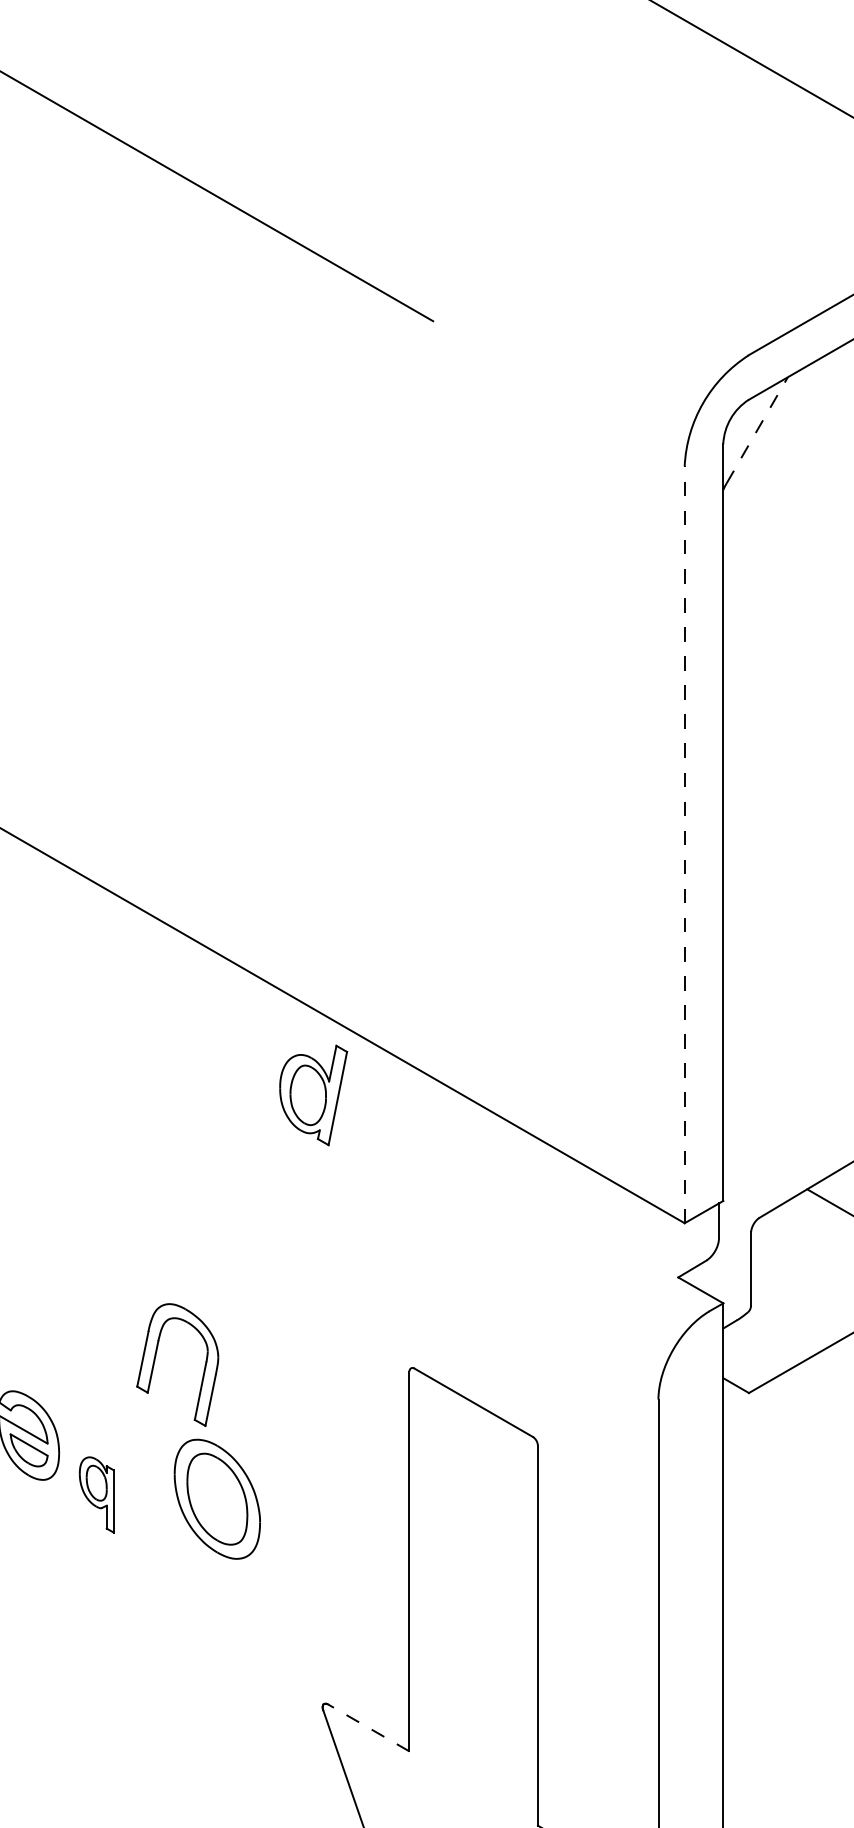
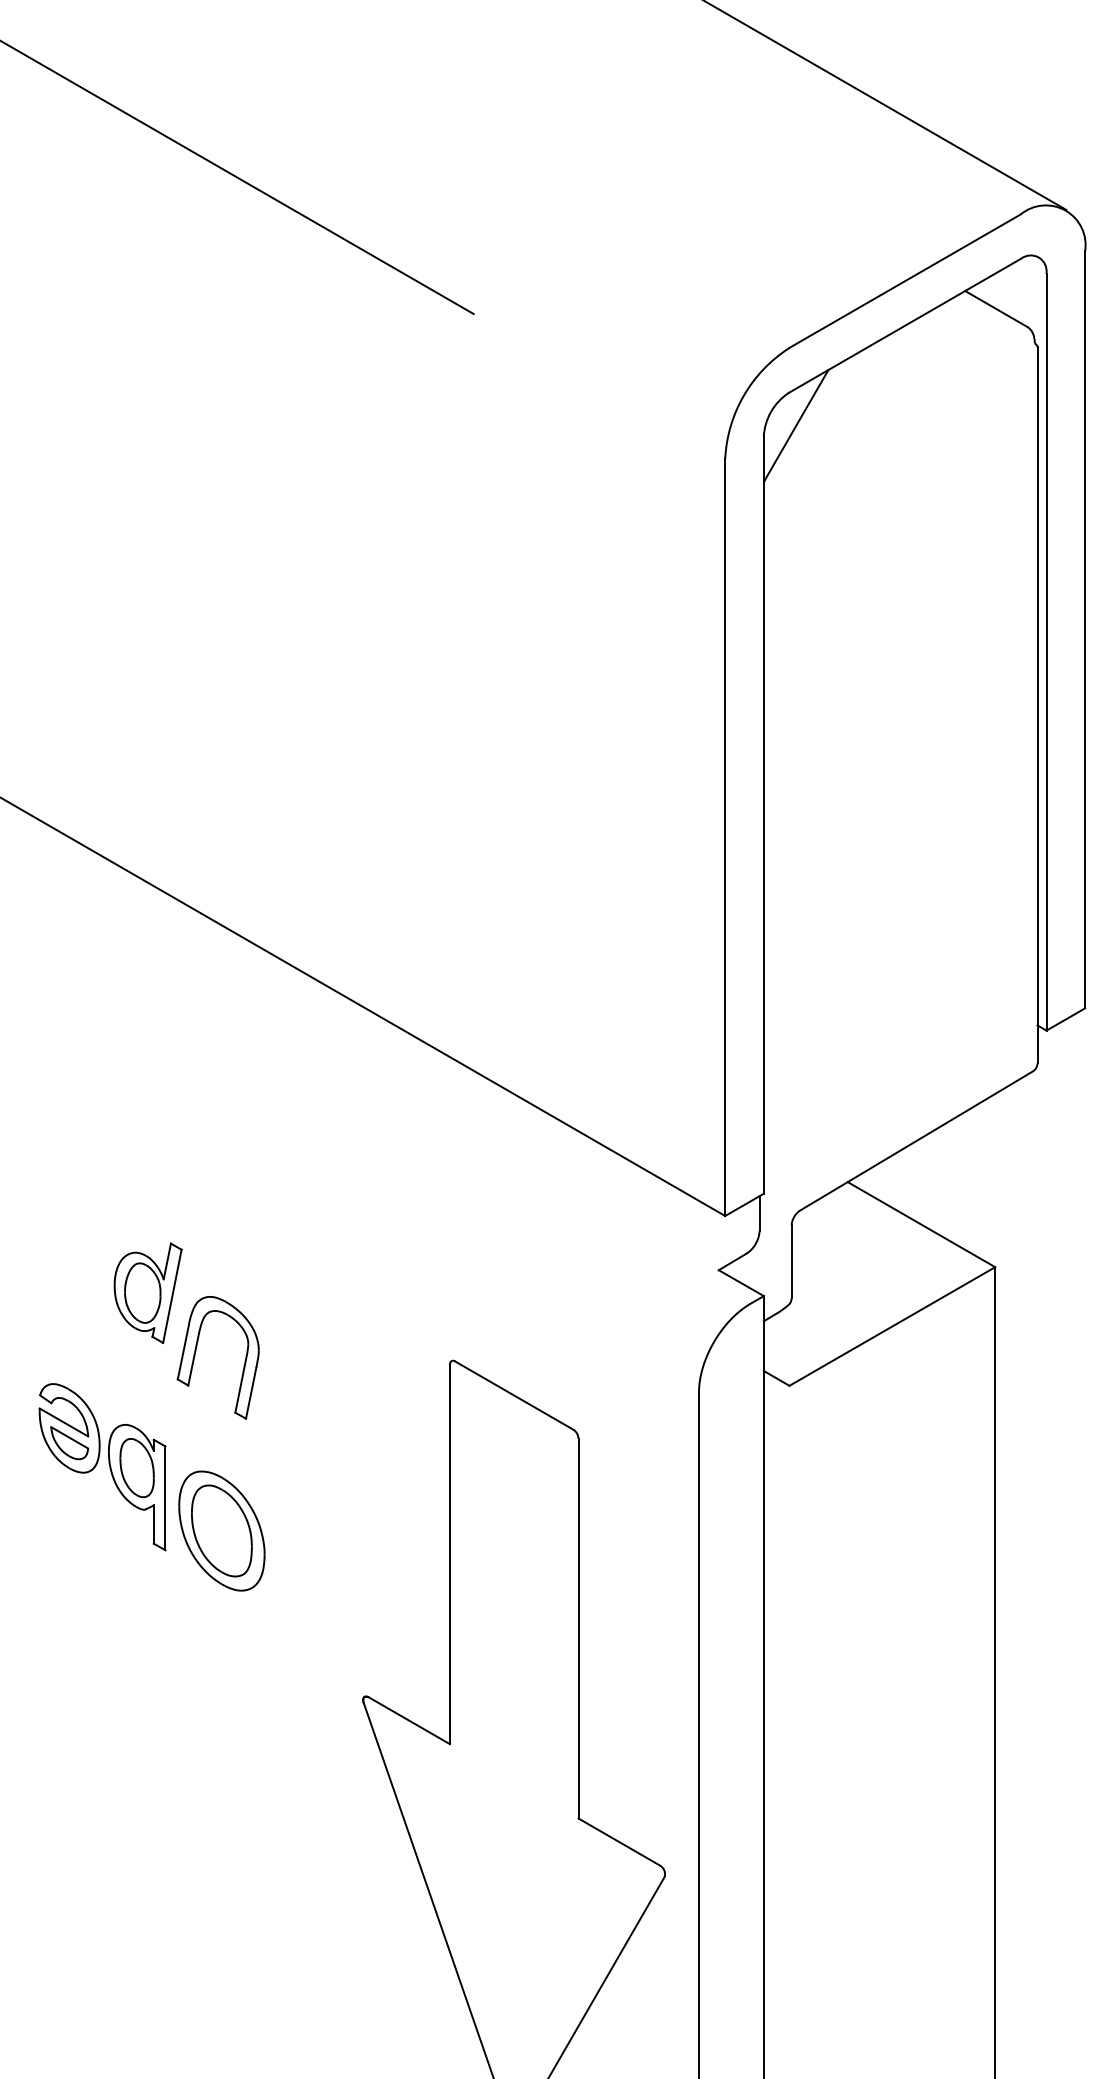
line: (757, 429) -> (798, 422), dashed -> solid
line: (684, 844) -> (725, 837), dashed -> solid
part: (312, 1094) -> (147, 1292), moved
part: (96, 1494) -> (137, 1487), size x1.67
part: (216, 1498) -> (221, 1530), moved
line: (367, 1727) -> (408, 1720), dashed -> solid

